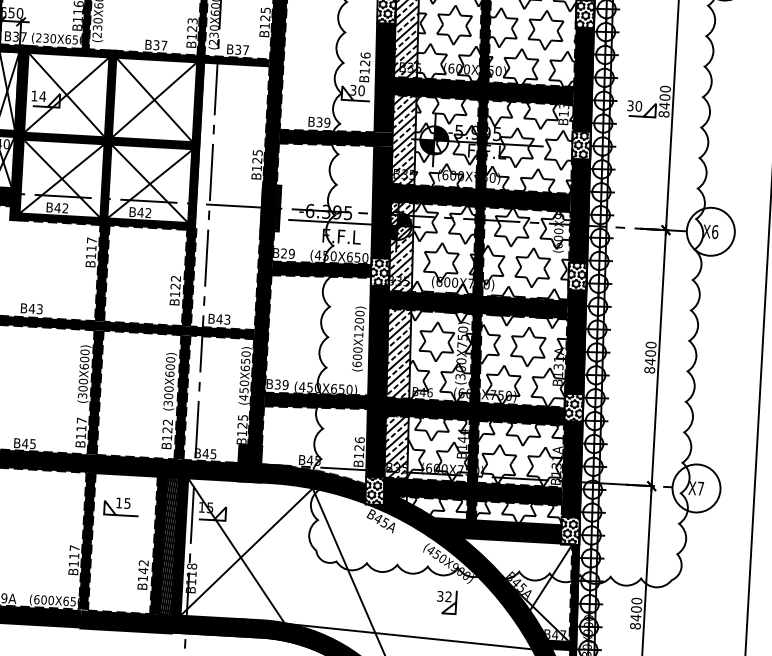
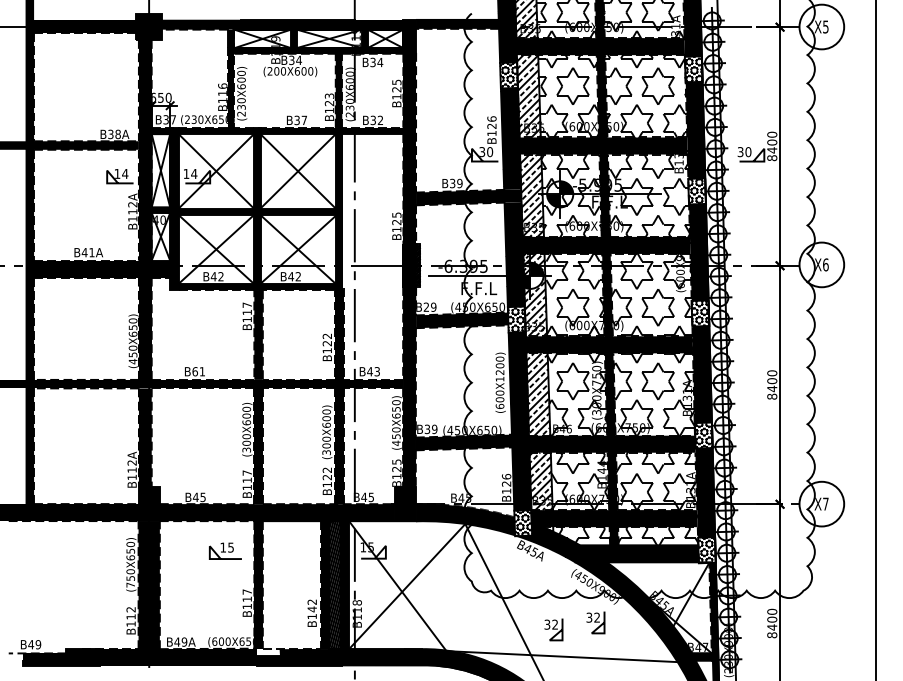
text: (246, 49) -> (380, 119), B37 -> B32
hatch: (403, 232) -> (536, 281), removed
text: (35, 308) -> (198, 371), B43 -> B61
part: (120, 506) -> (224, 550), moved
part: (401, 606) -> (553, 629), added
fill: (93, 614) -> (268, 652), removed

